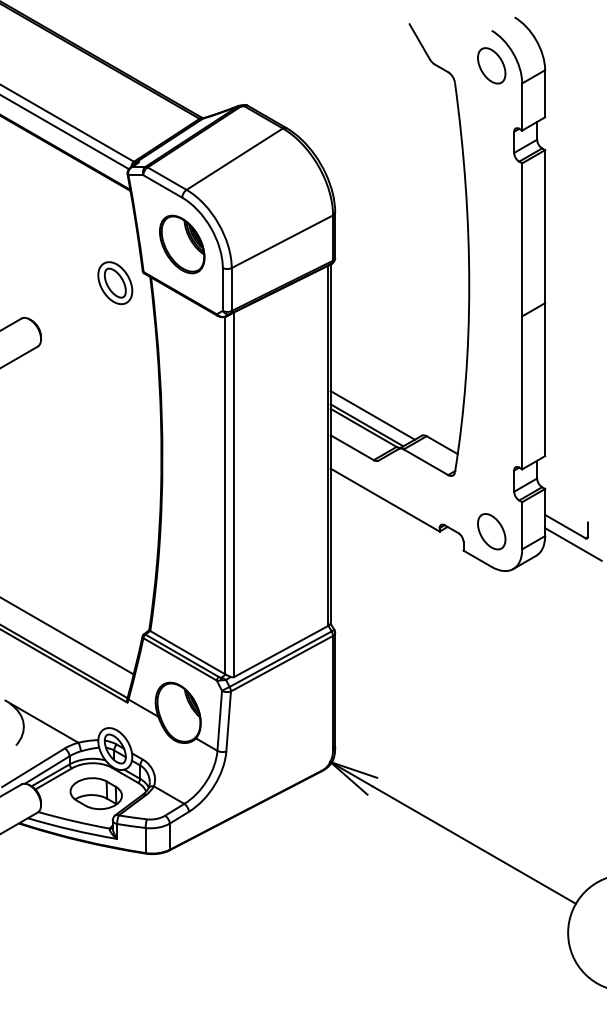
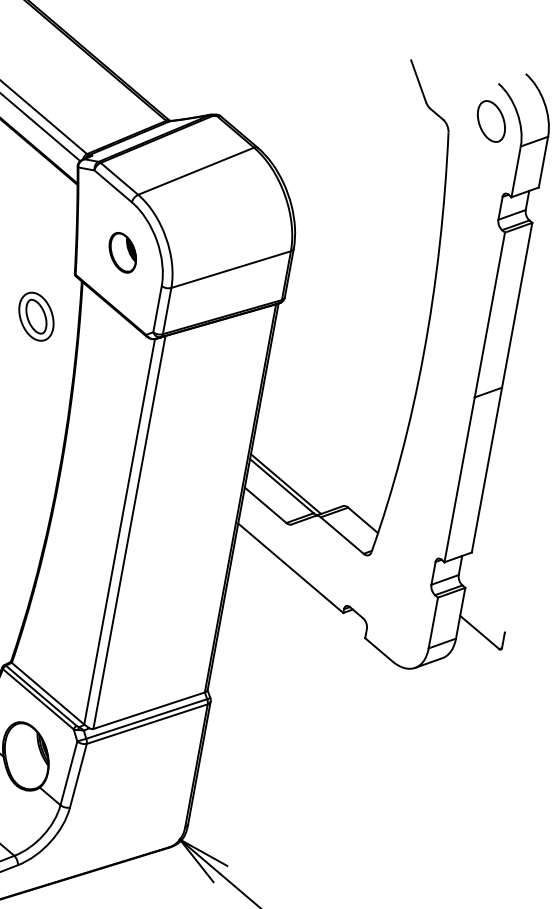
part: (182, 244) -> (122, 252), size x0.6
part: (115, 283) -> (36, 317), moved
line: (372, 415) -> (293, 474), removed
part: (491, 531) -> (399, 623), removed
line: (573, 544) -> (484, 653), removed

